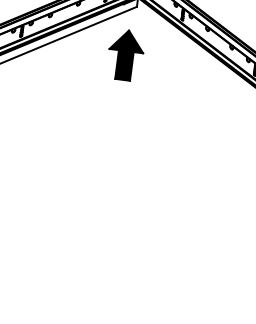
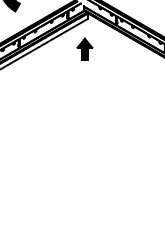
part: (125, 55) -> (84, 49), size x0.7

